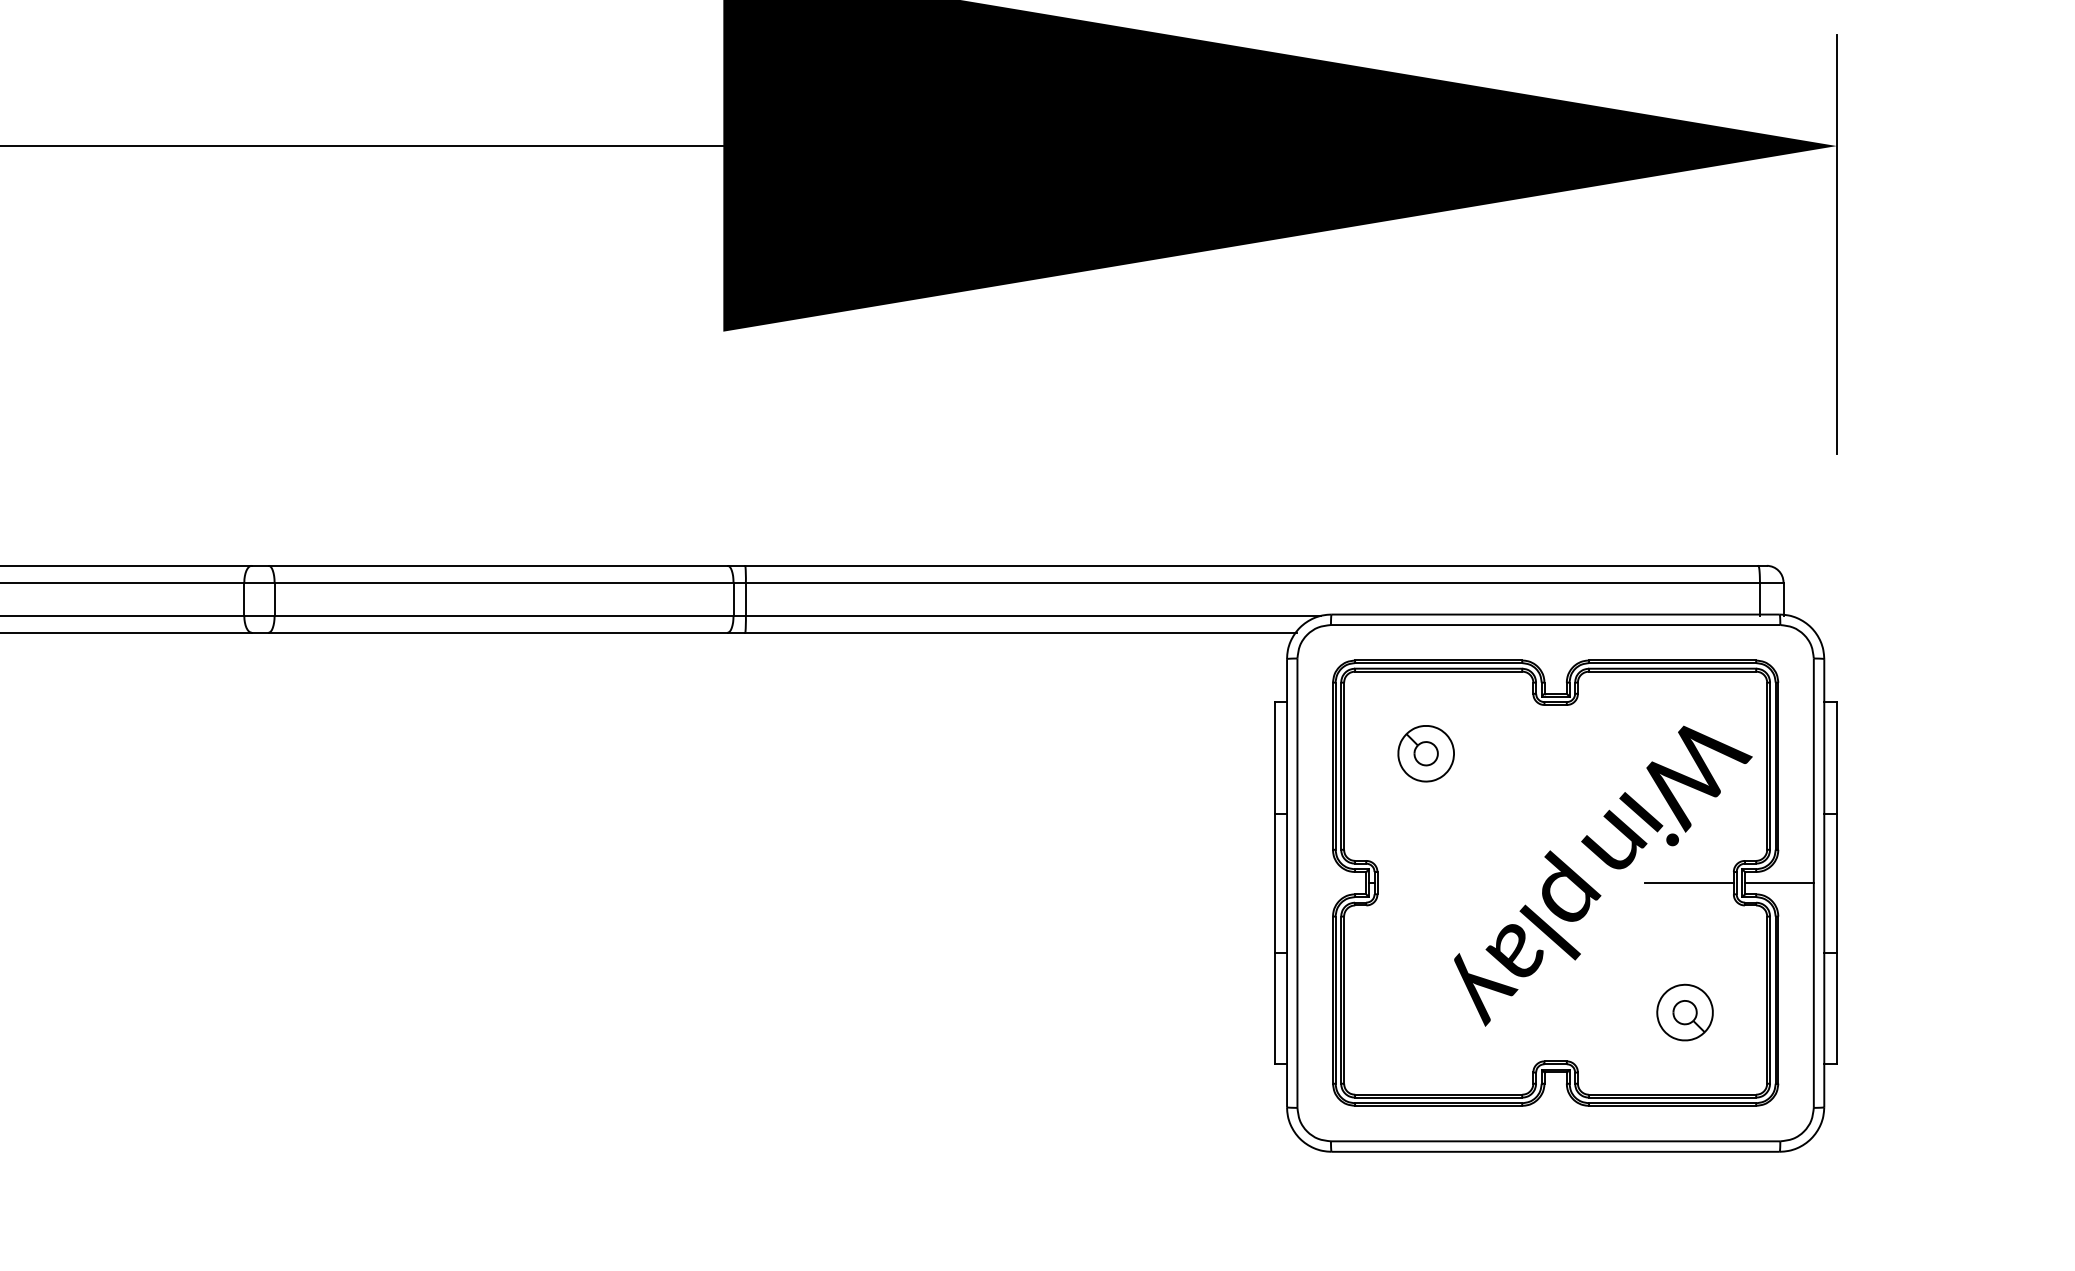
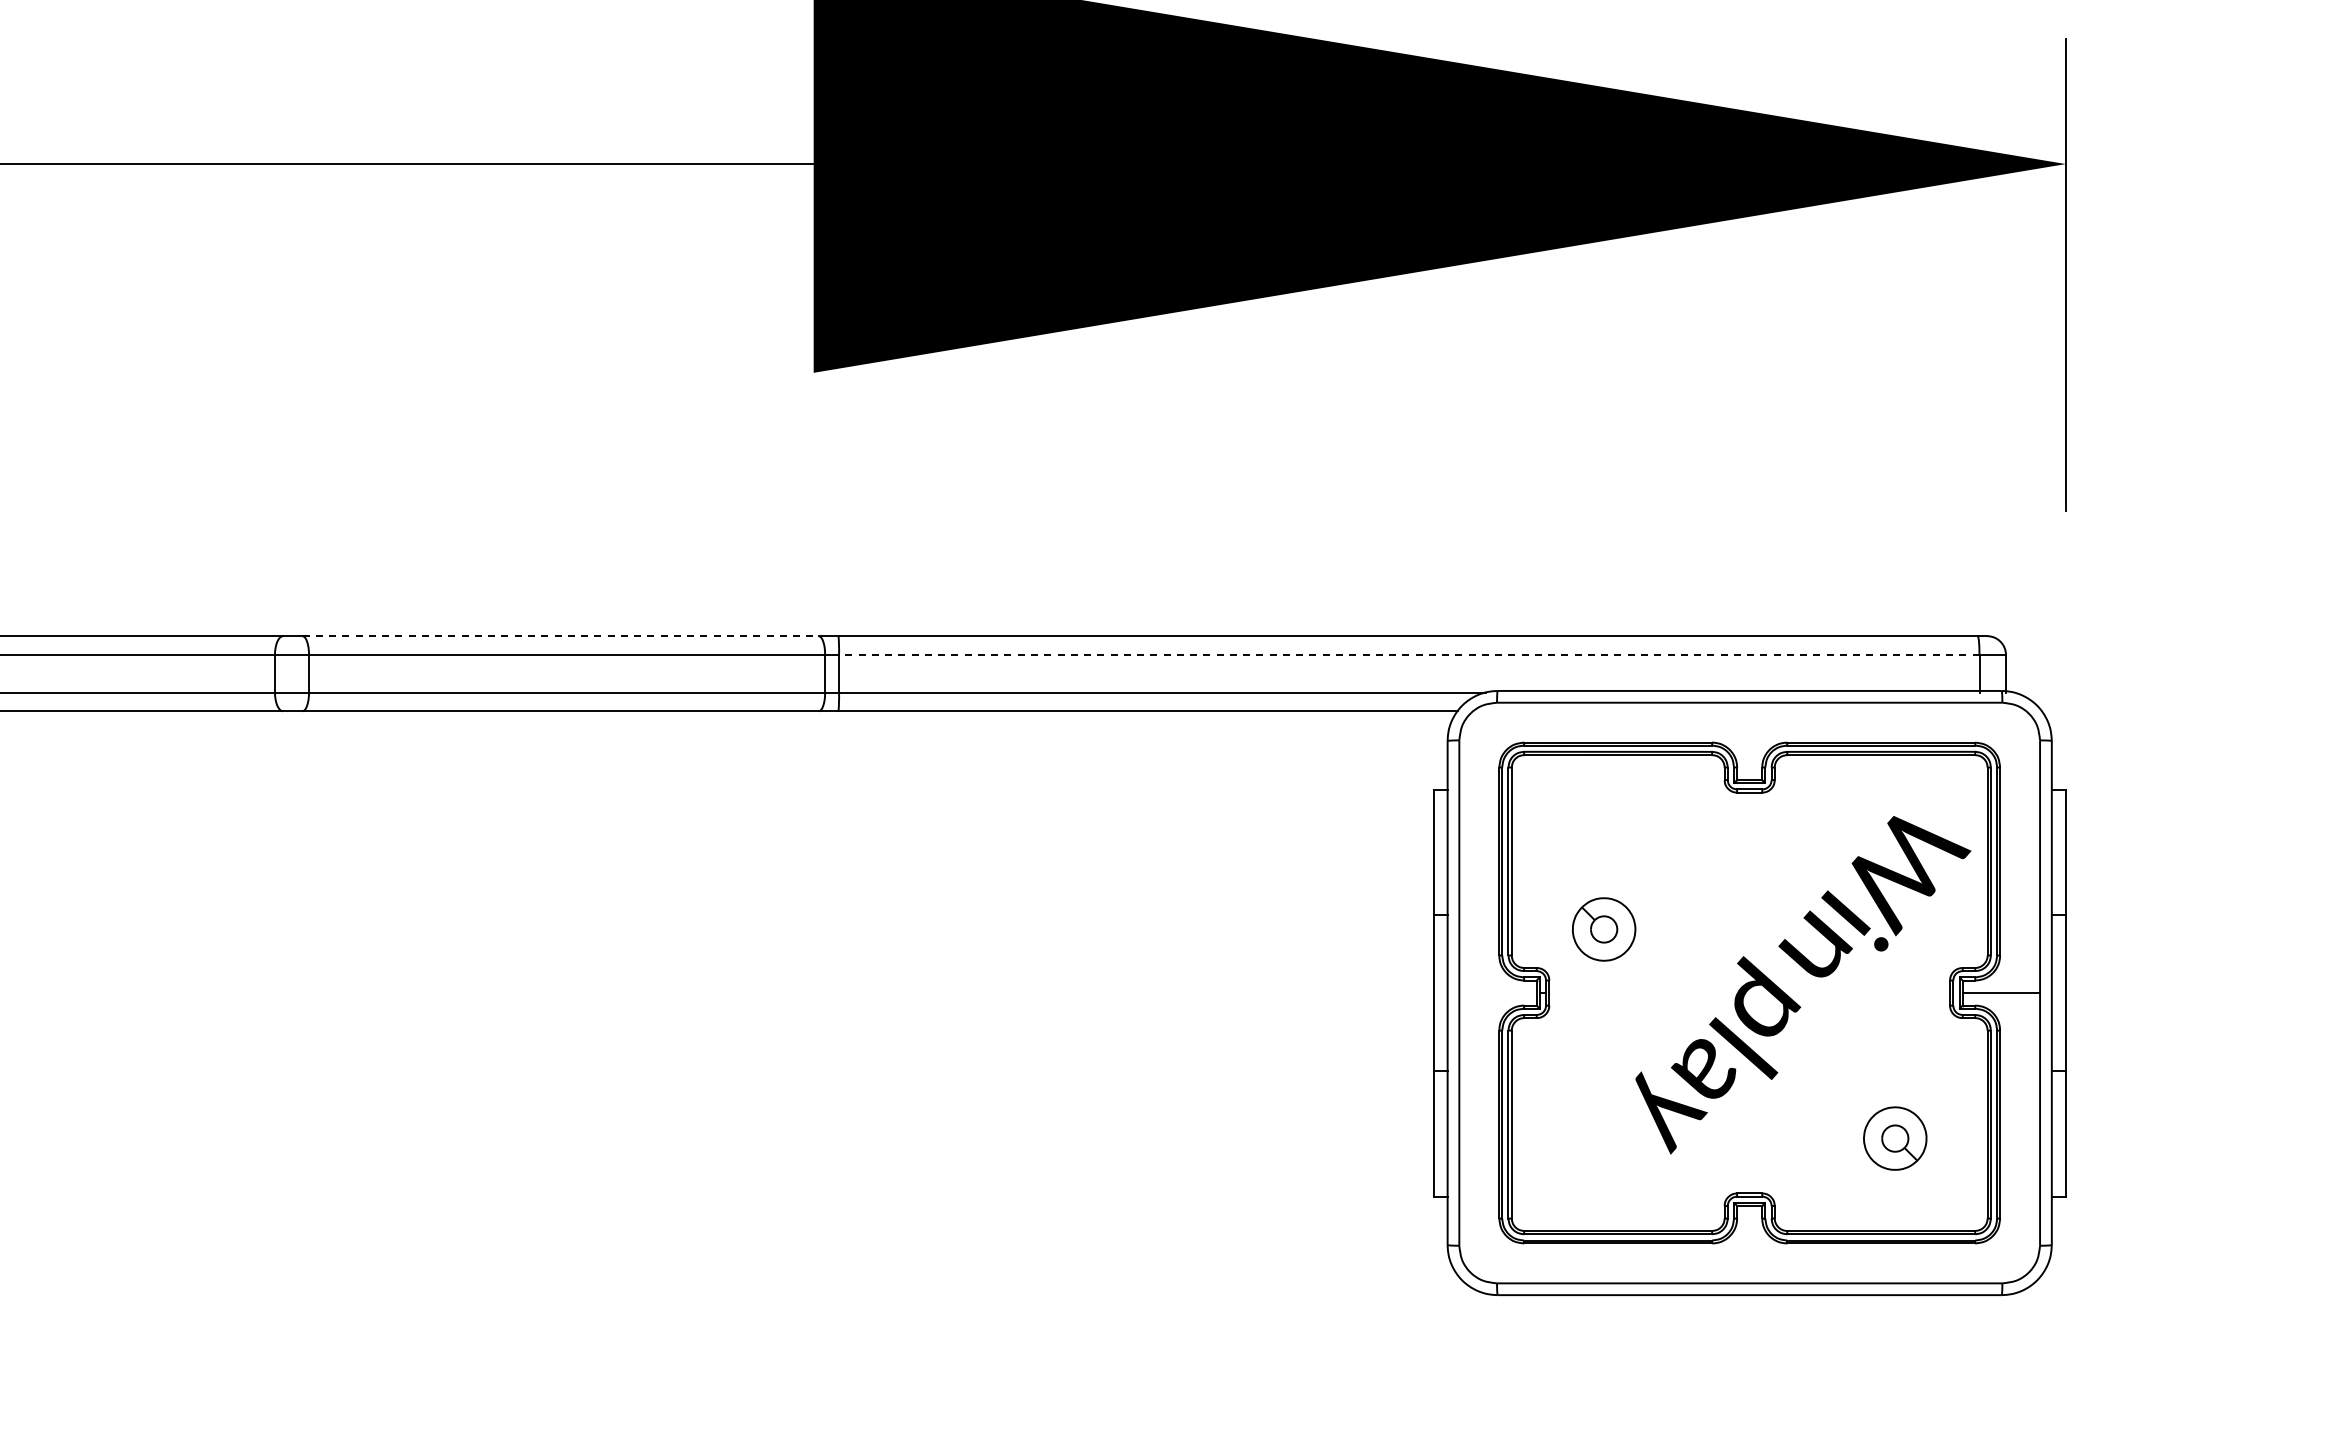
line: (499, 566) -> (561, 636), solid -> dashed
line: (1252, 582) -> (1408, 654), solid -> dashed
part: (1426, 753) -> (1604, 929), moved
line: (1689, 883) -> (1900, 993), removed

